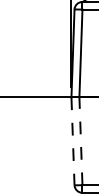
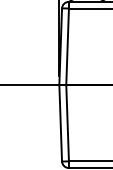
line: (80, 140) -> (67, 122), dashed -> solid
line: (72, 141) -> (60, 123), dashed -> solid

